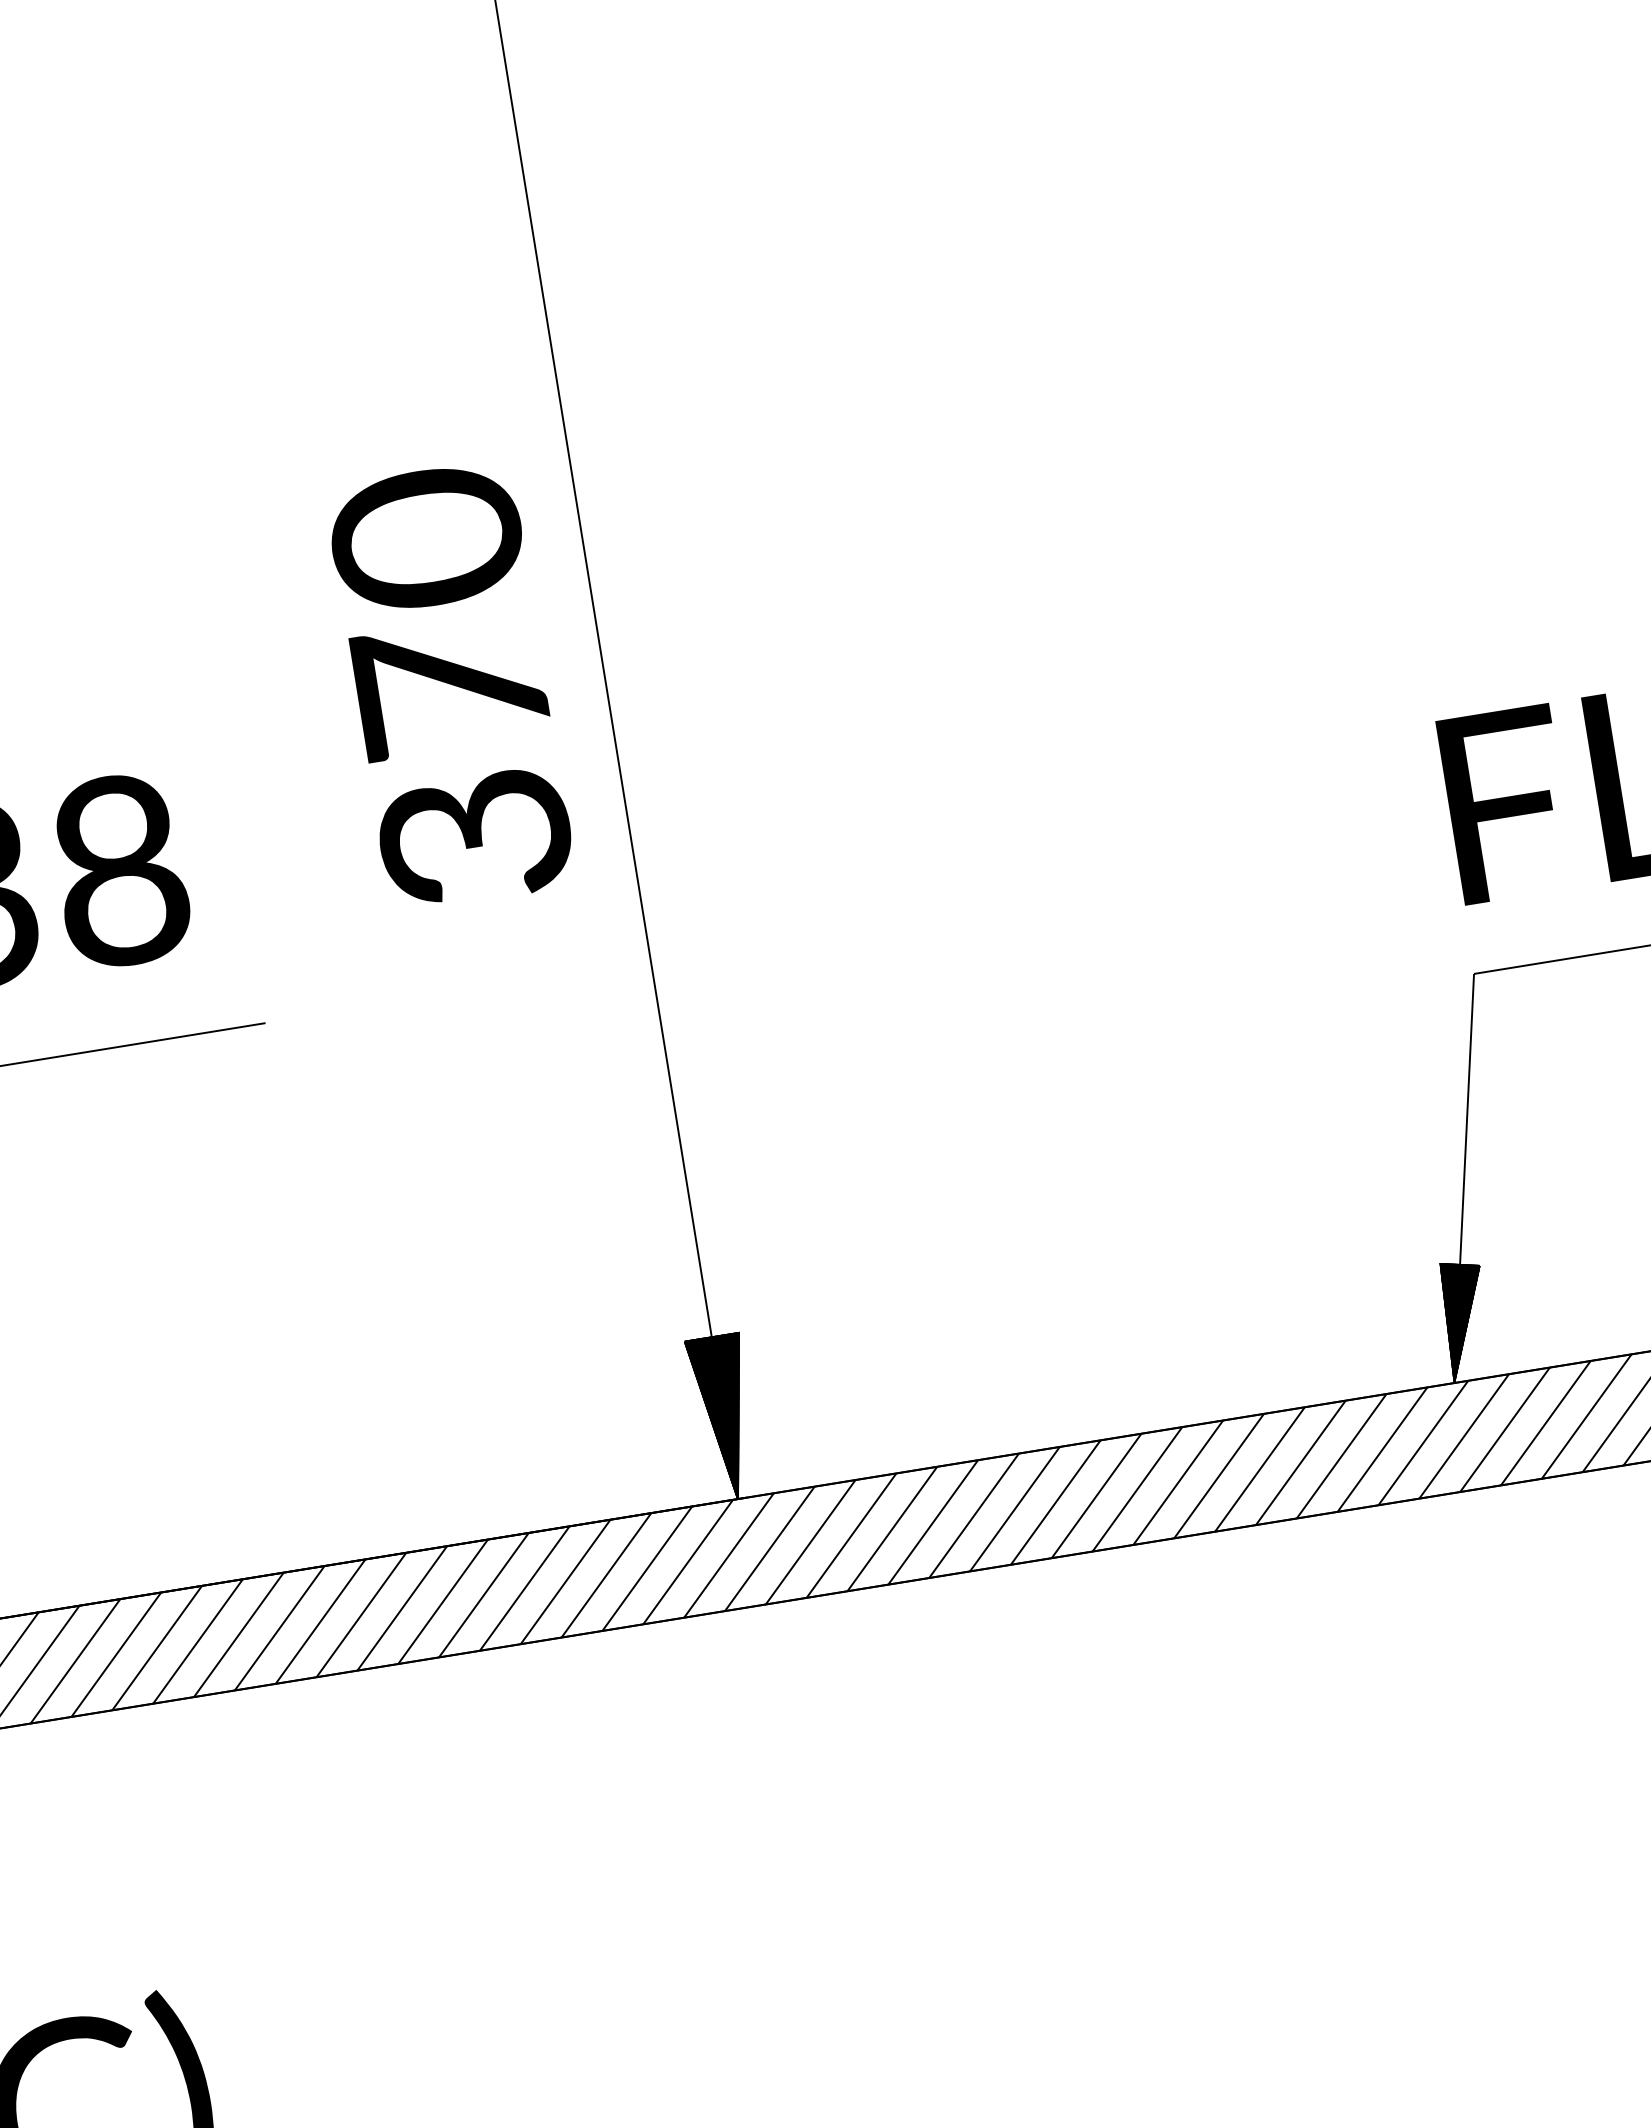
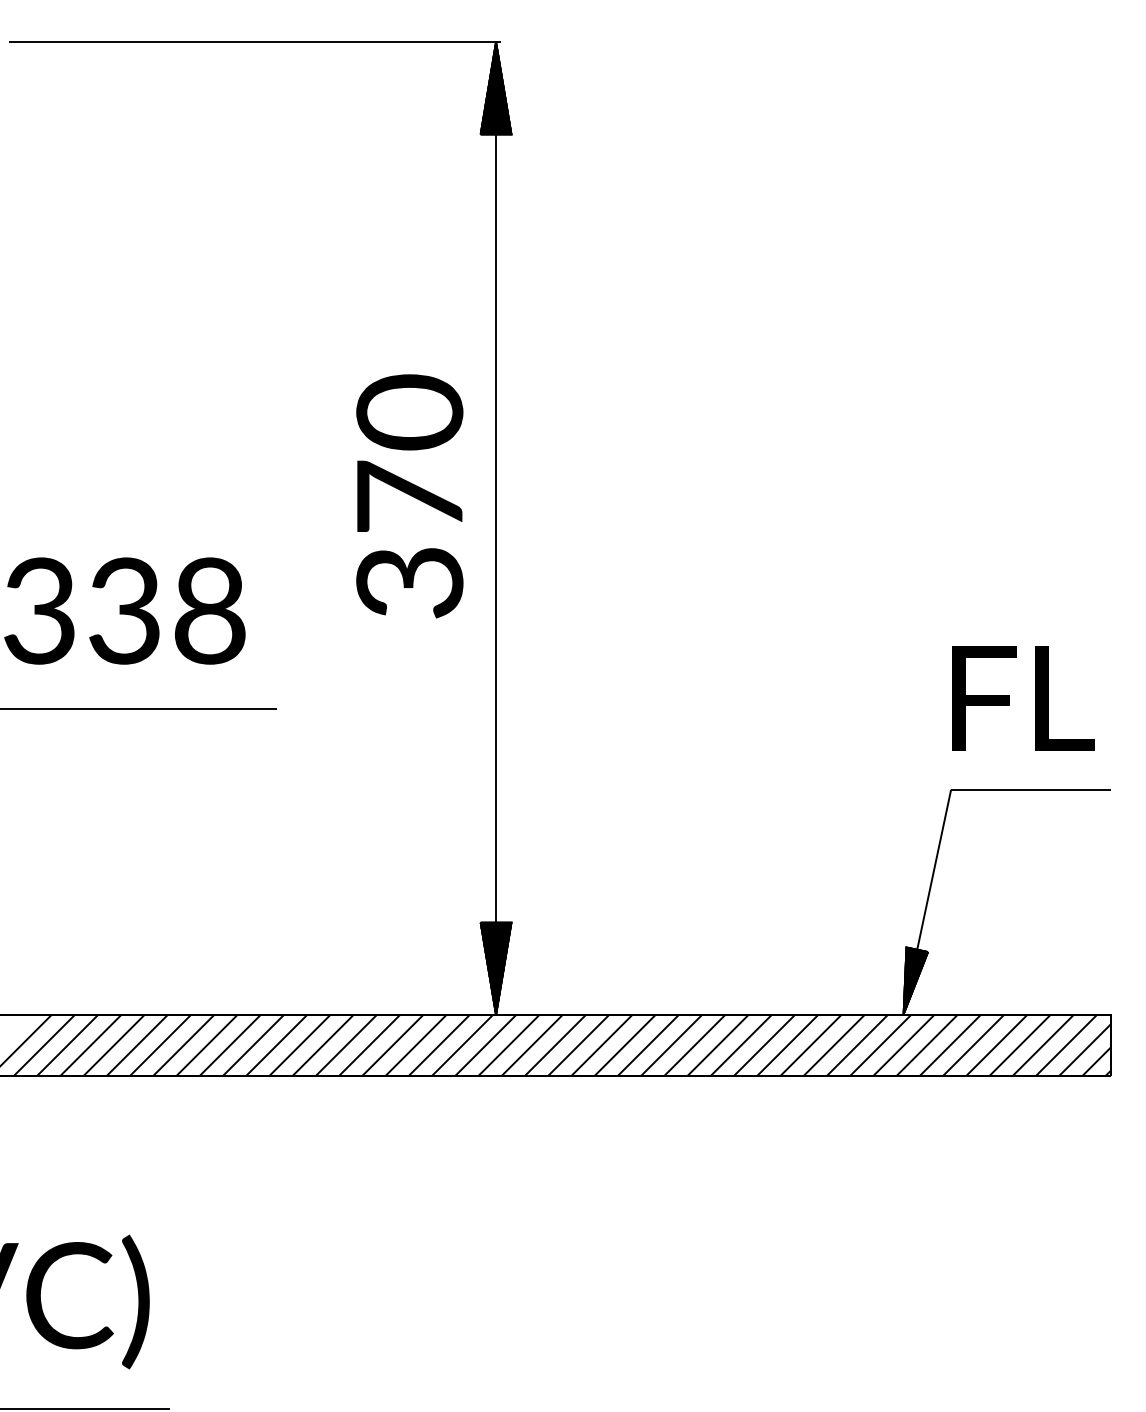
text: (450, 686) -> (409, 496), moved

